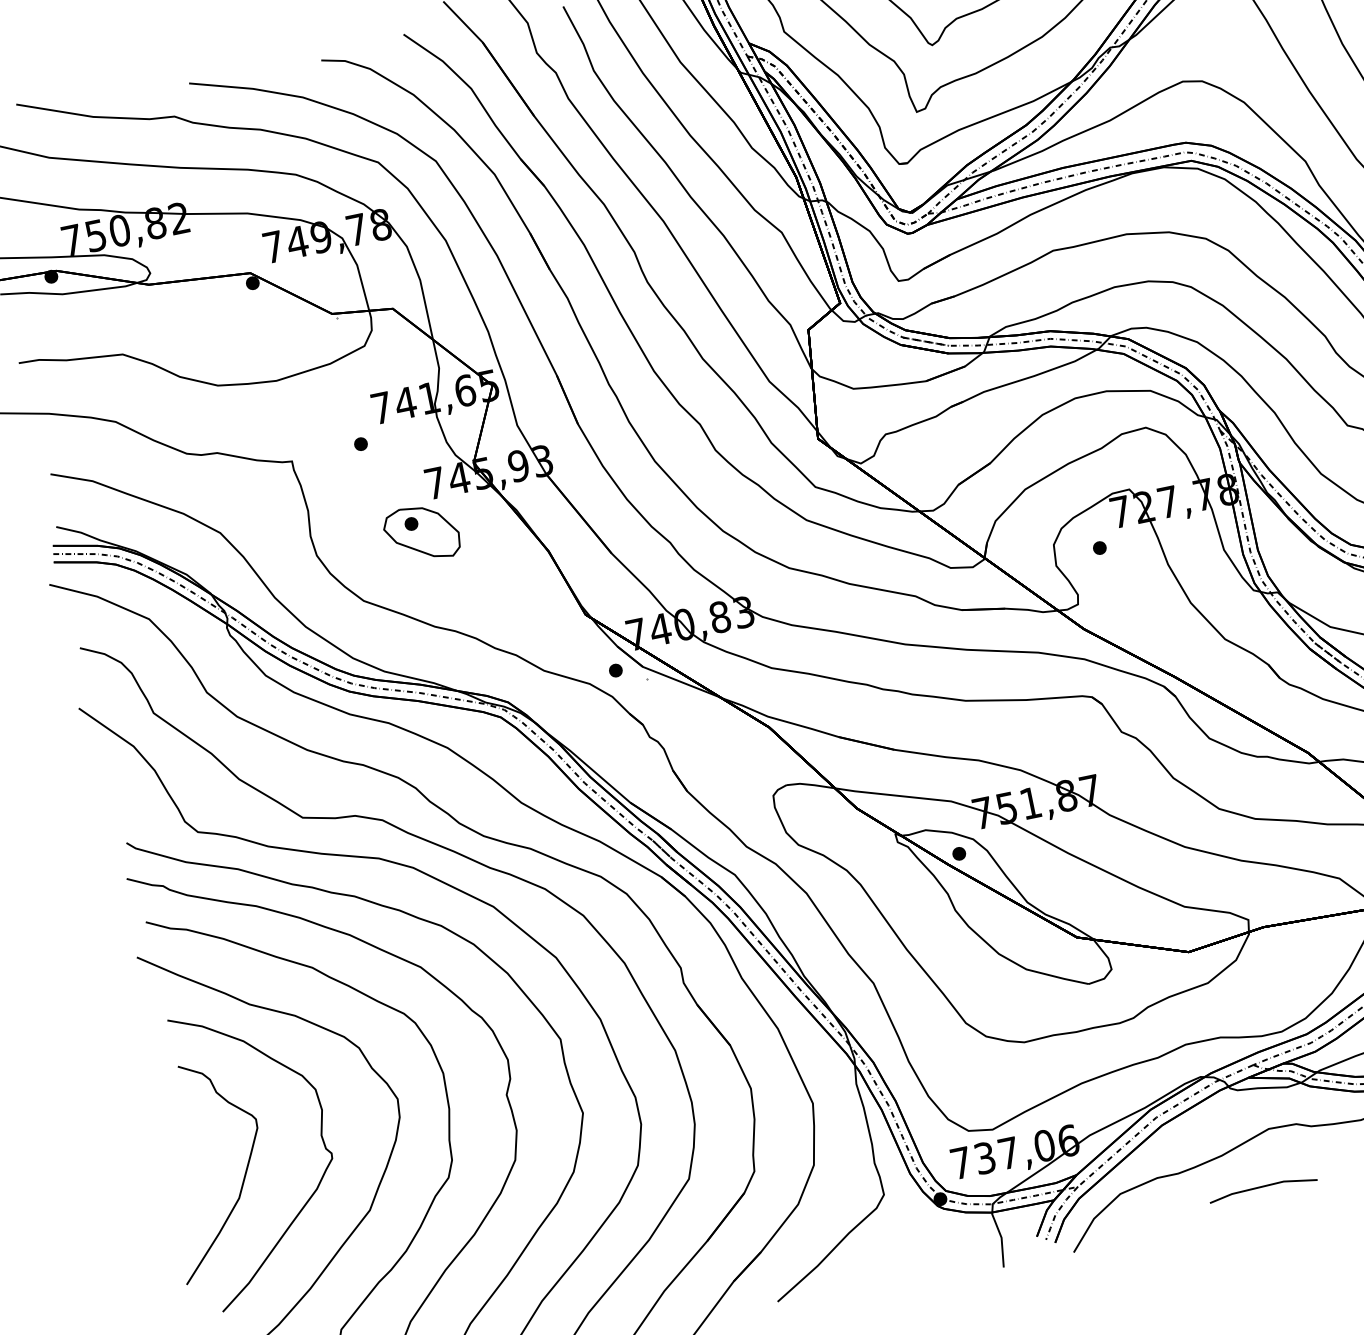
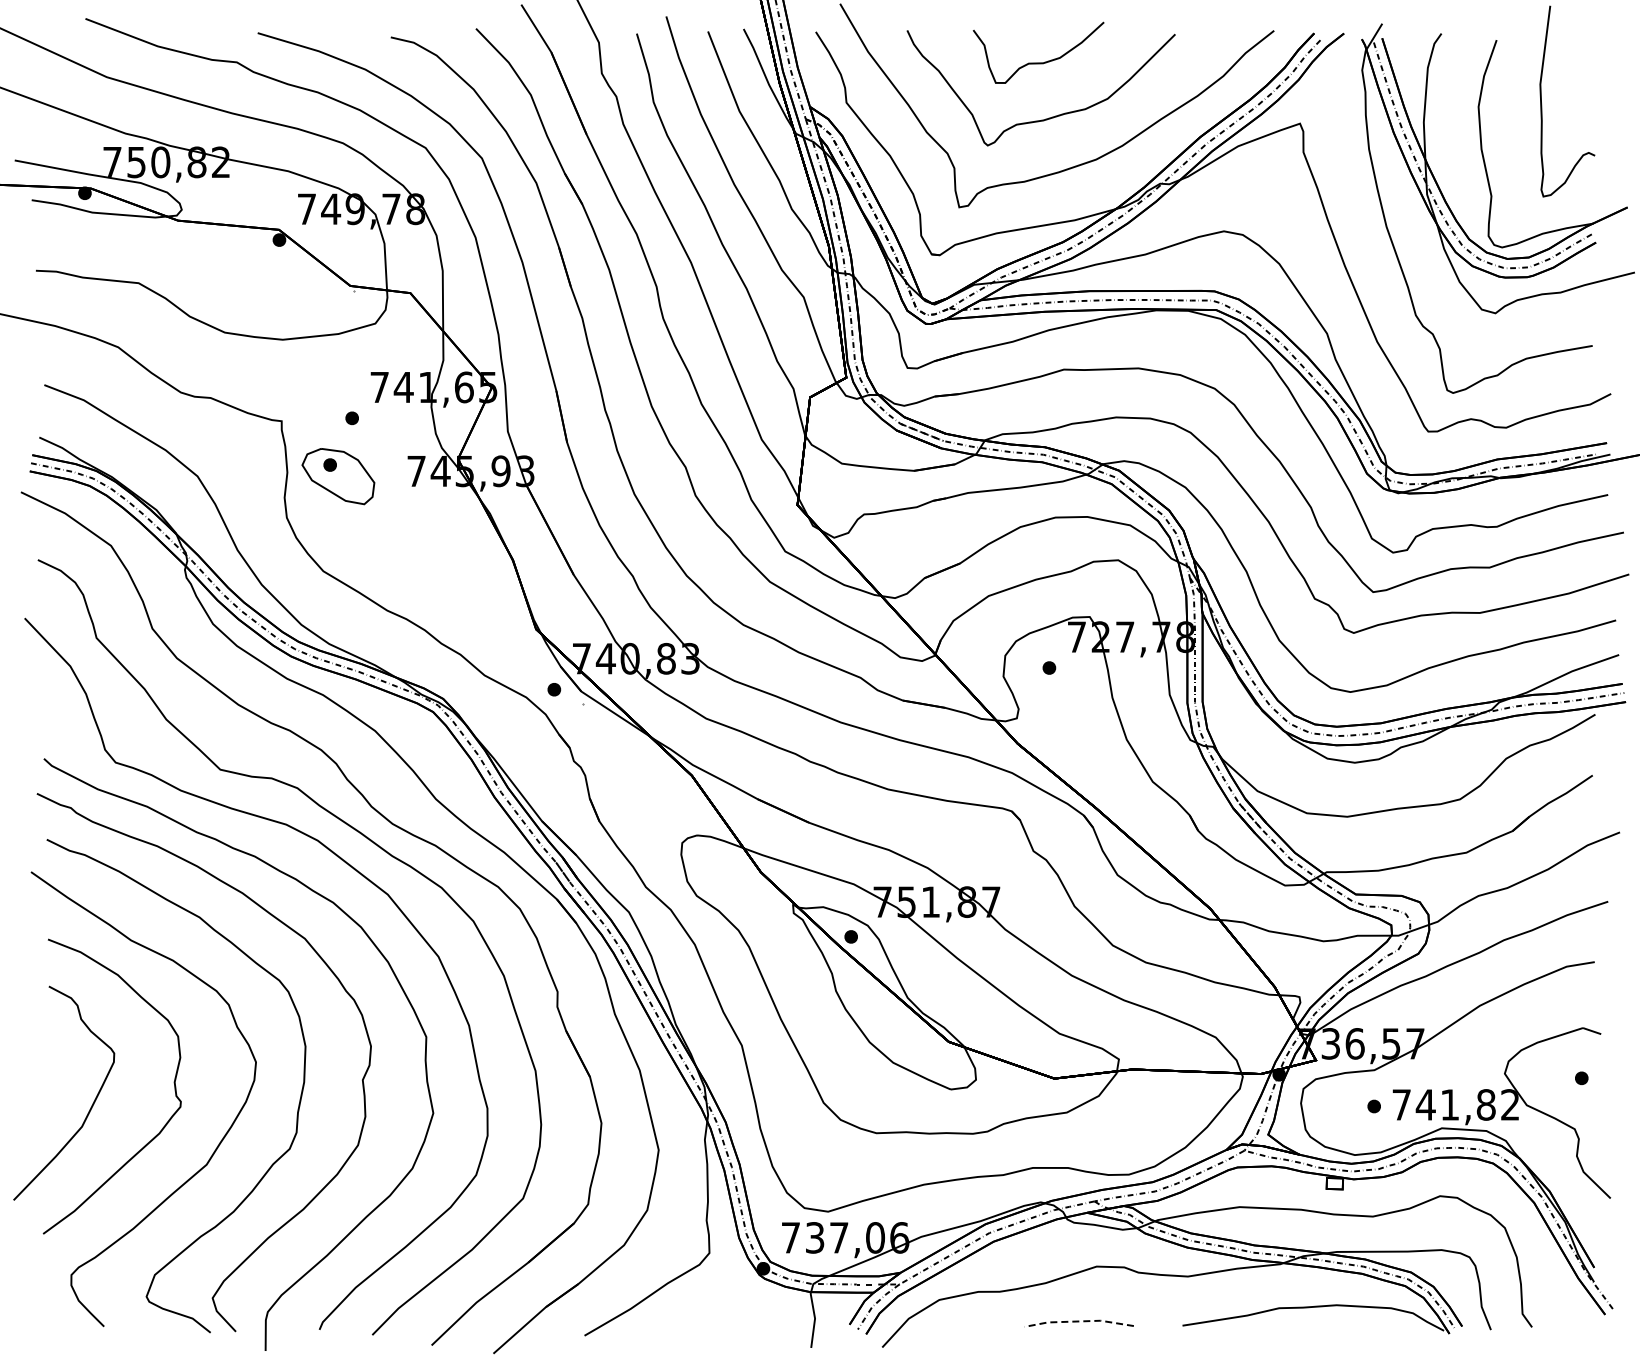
part: (422, 533) -> (338, 476), moved
line: (1262, 1186) -> (1078, 1321), solid -> dashed

